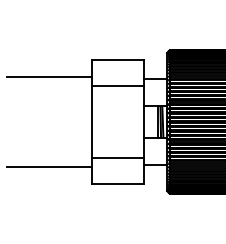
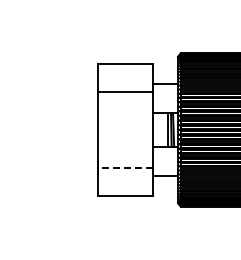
line: (49, 77) -> (52, 82), removed
line: (117, 158) -> (125, 168), solid -> dashed
line: (49, 166) -> (52, 177), removed

